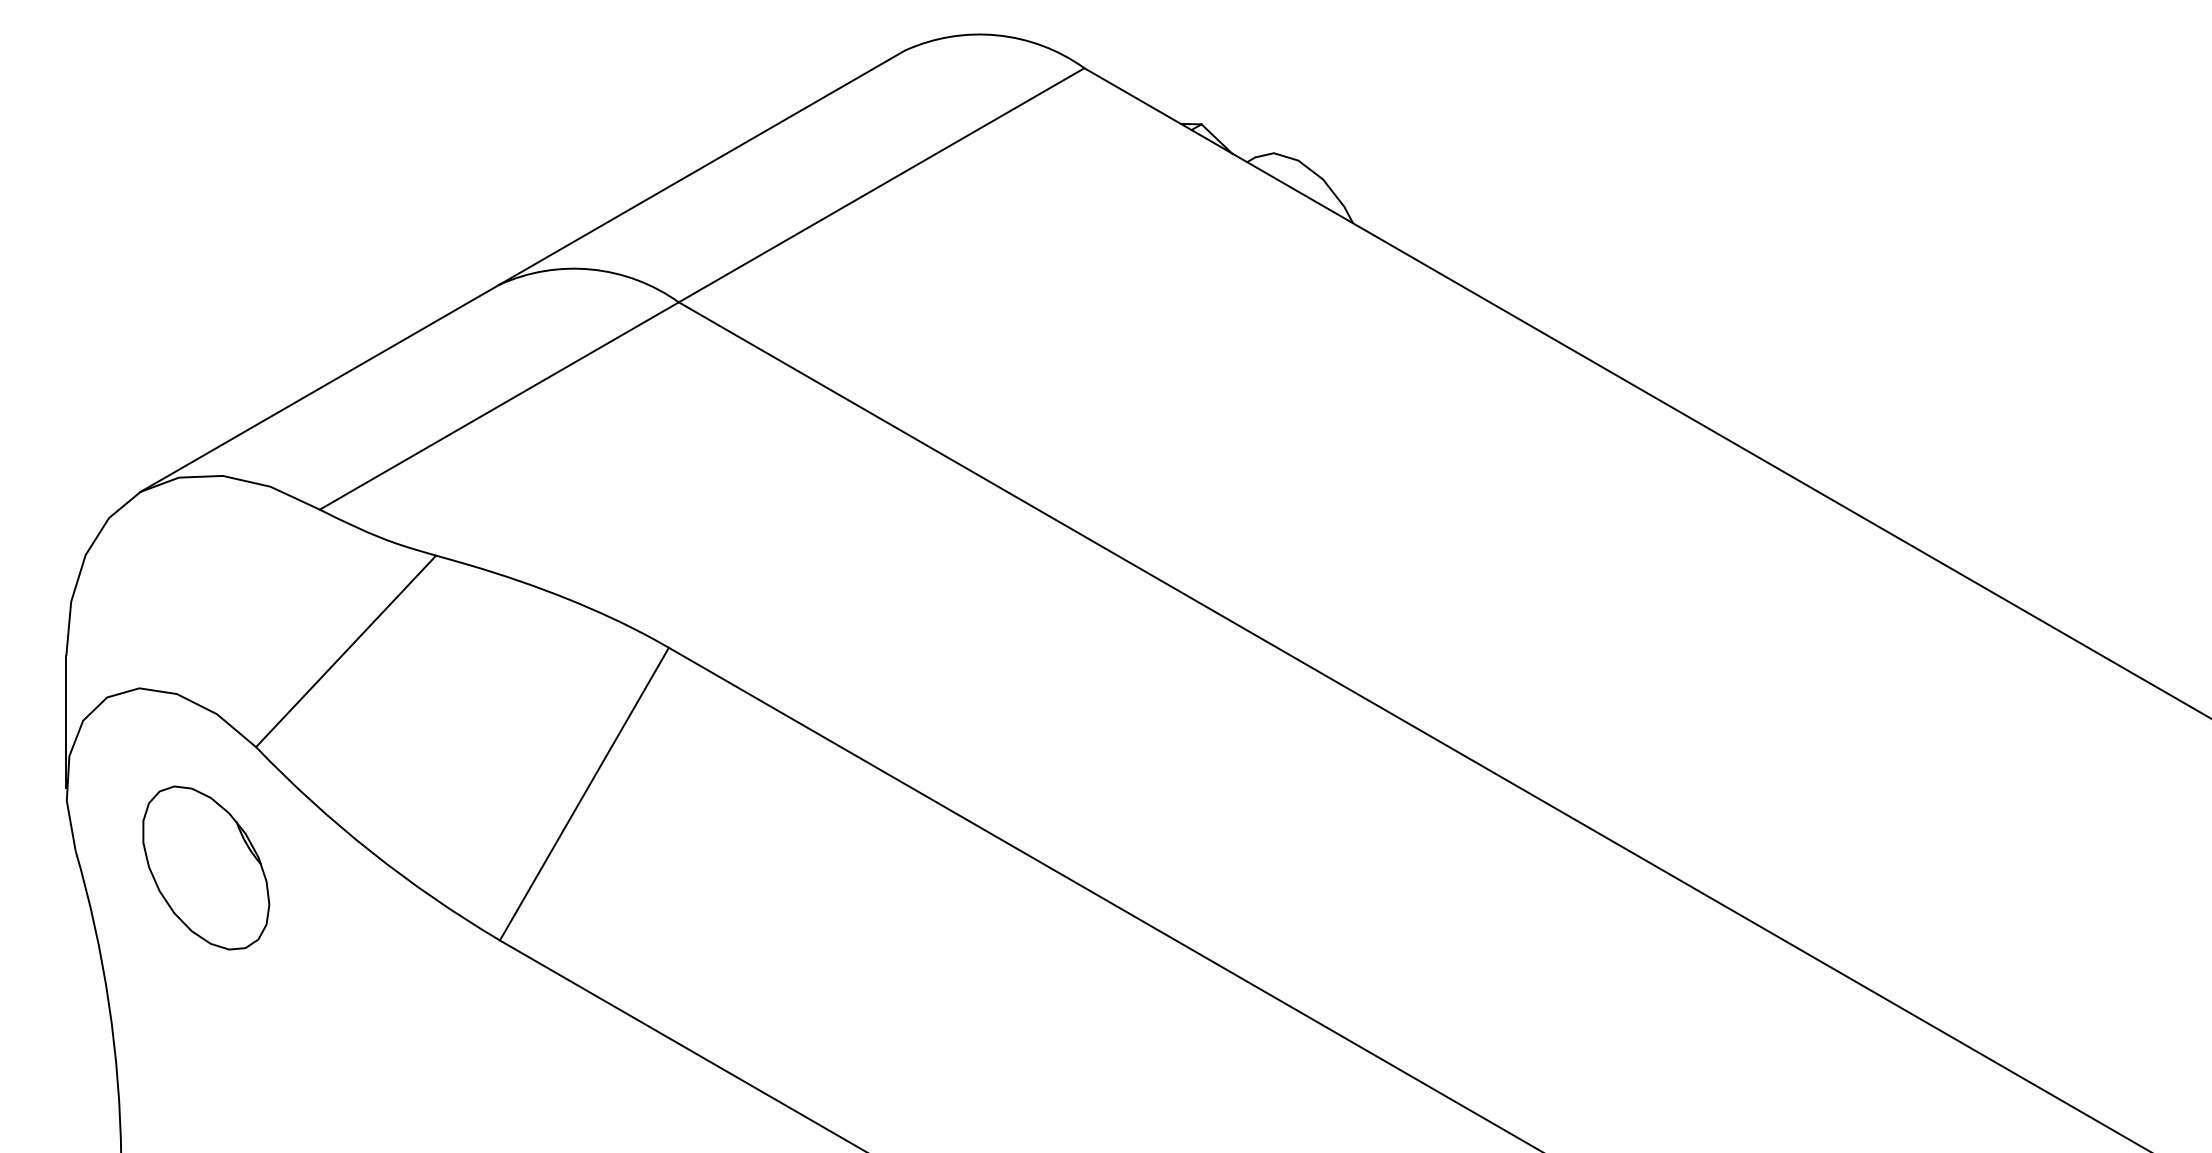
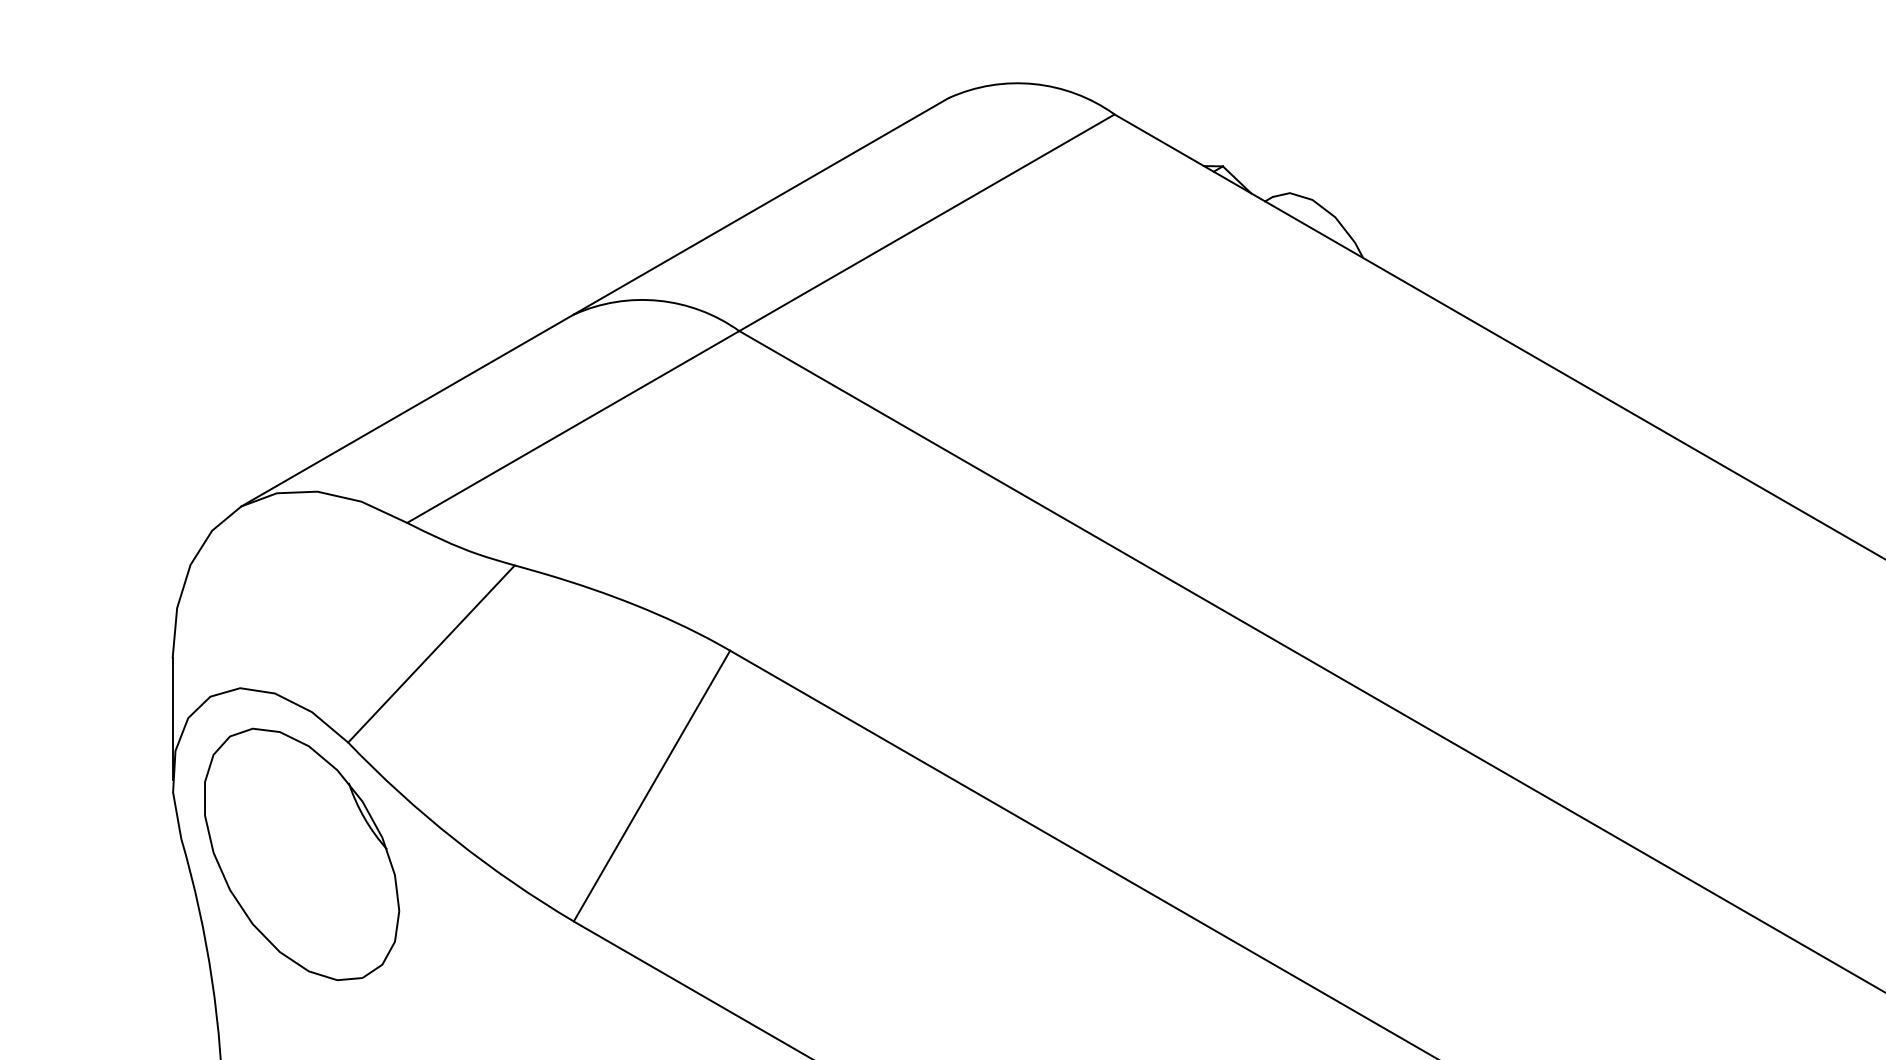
part: (206, 867) -> (302, 853), size x1.67

